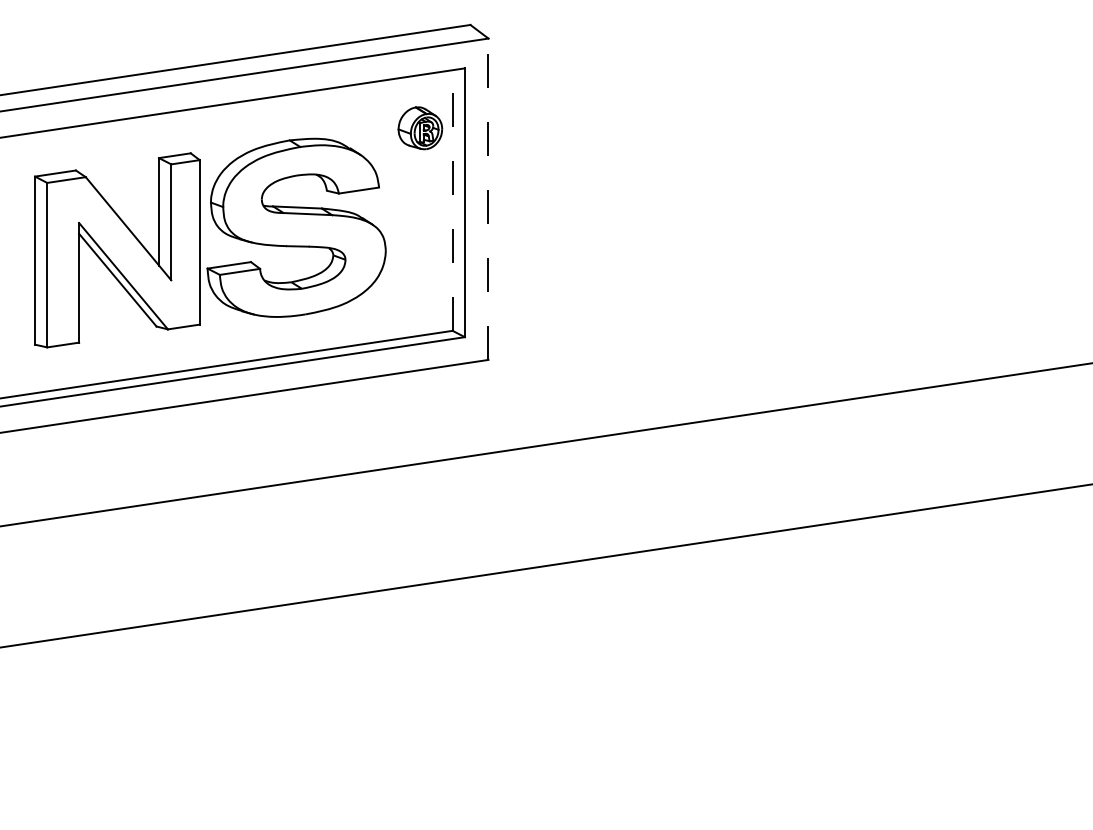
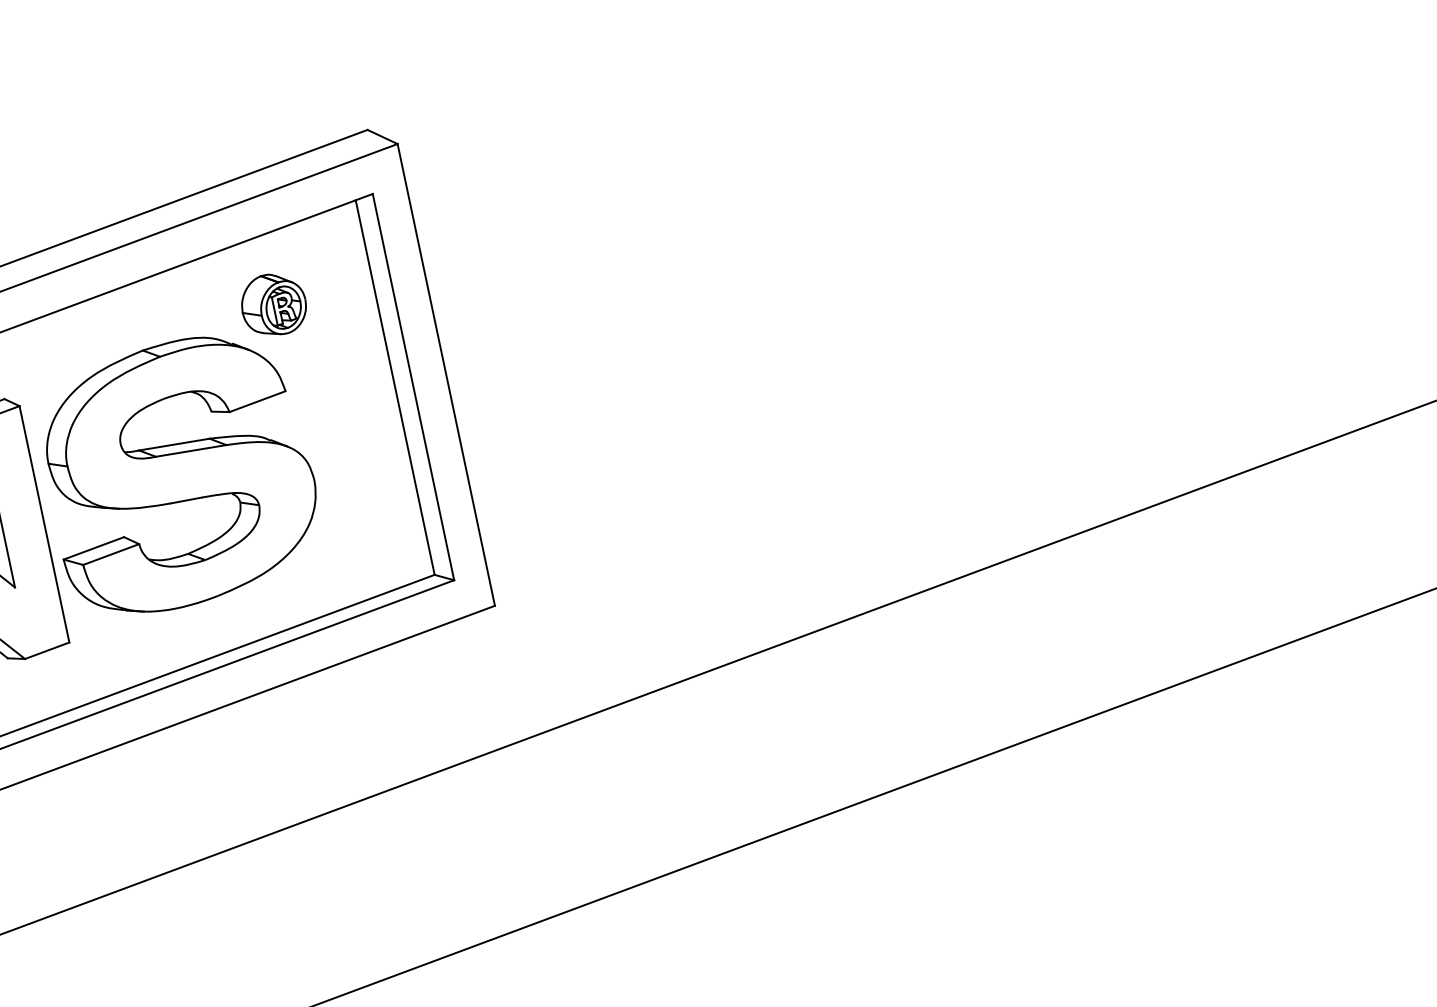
part: (420, 128) -> (273, 305), moved
line: (488, 199) -> (446, 375), dashed -> solid
line: (452, 200) -> (394, 387), dashed -> solid

